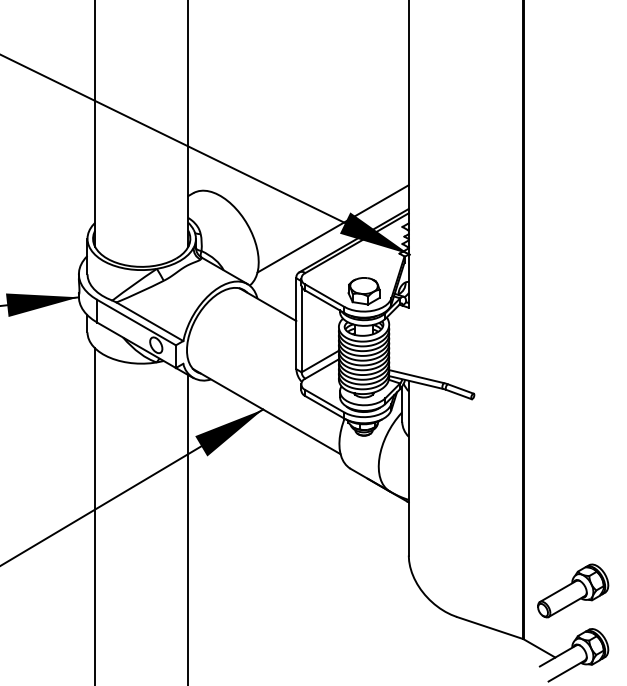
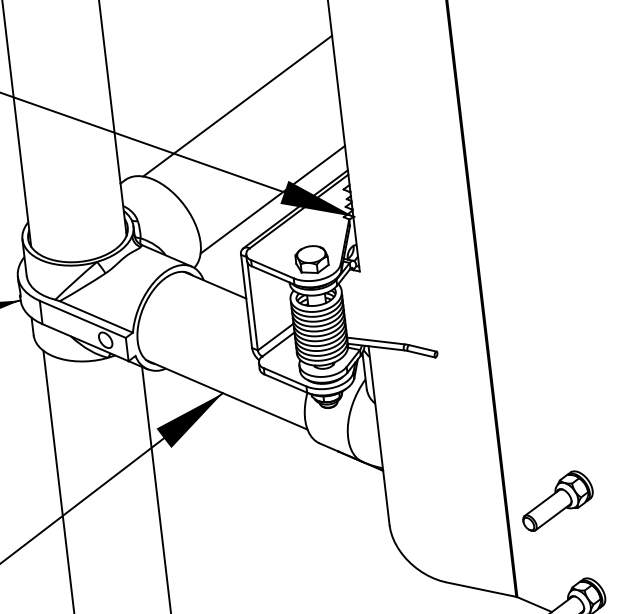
line: (309, 134) -> (237, 105), added
part: (573, 590) -> (557, 500), moved

